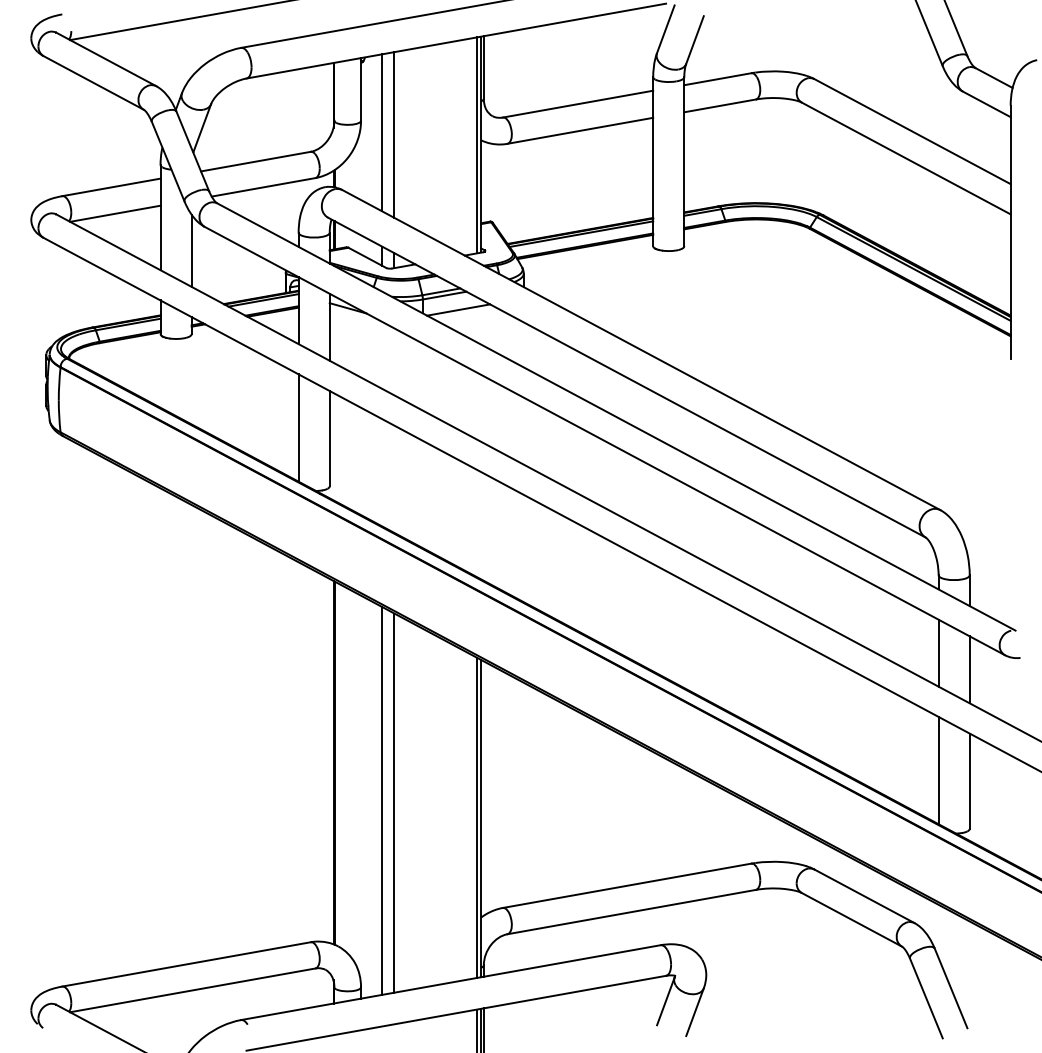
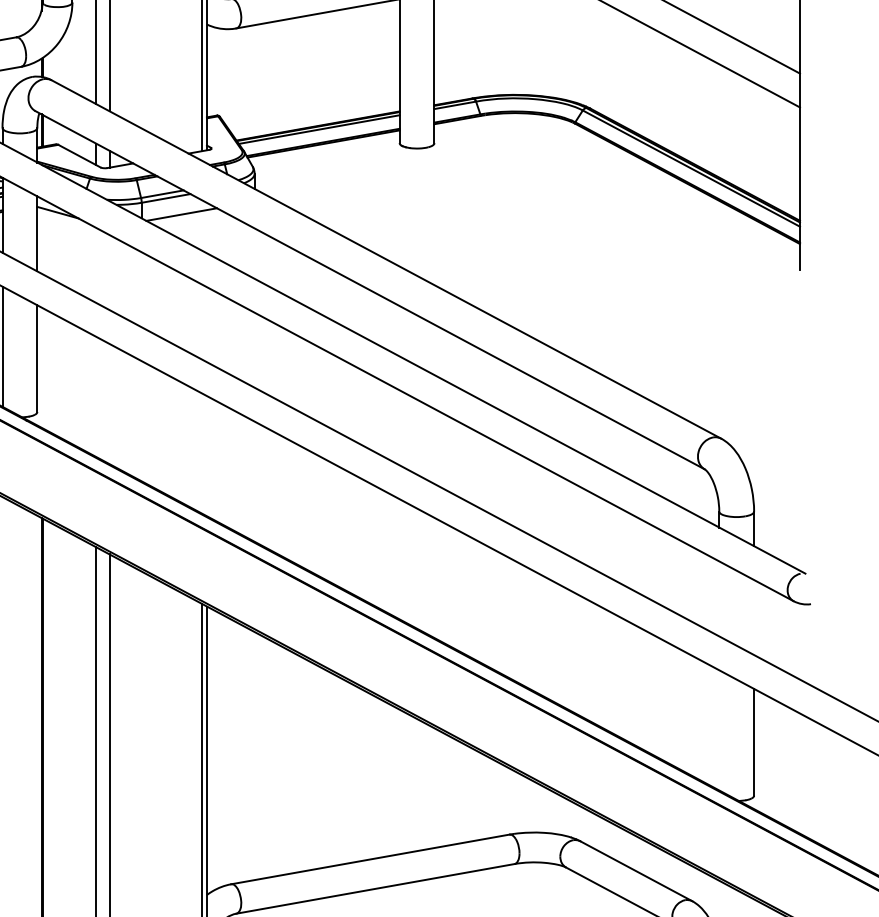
line: (938, 652) -> (719, 598), removed
line: (969, 669) -> (753, 617), removed
line: (938, 770) -> (719, 730), removed

